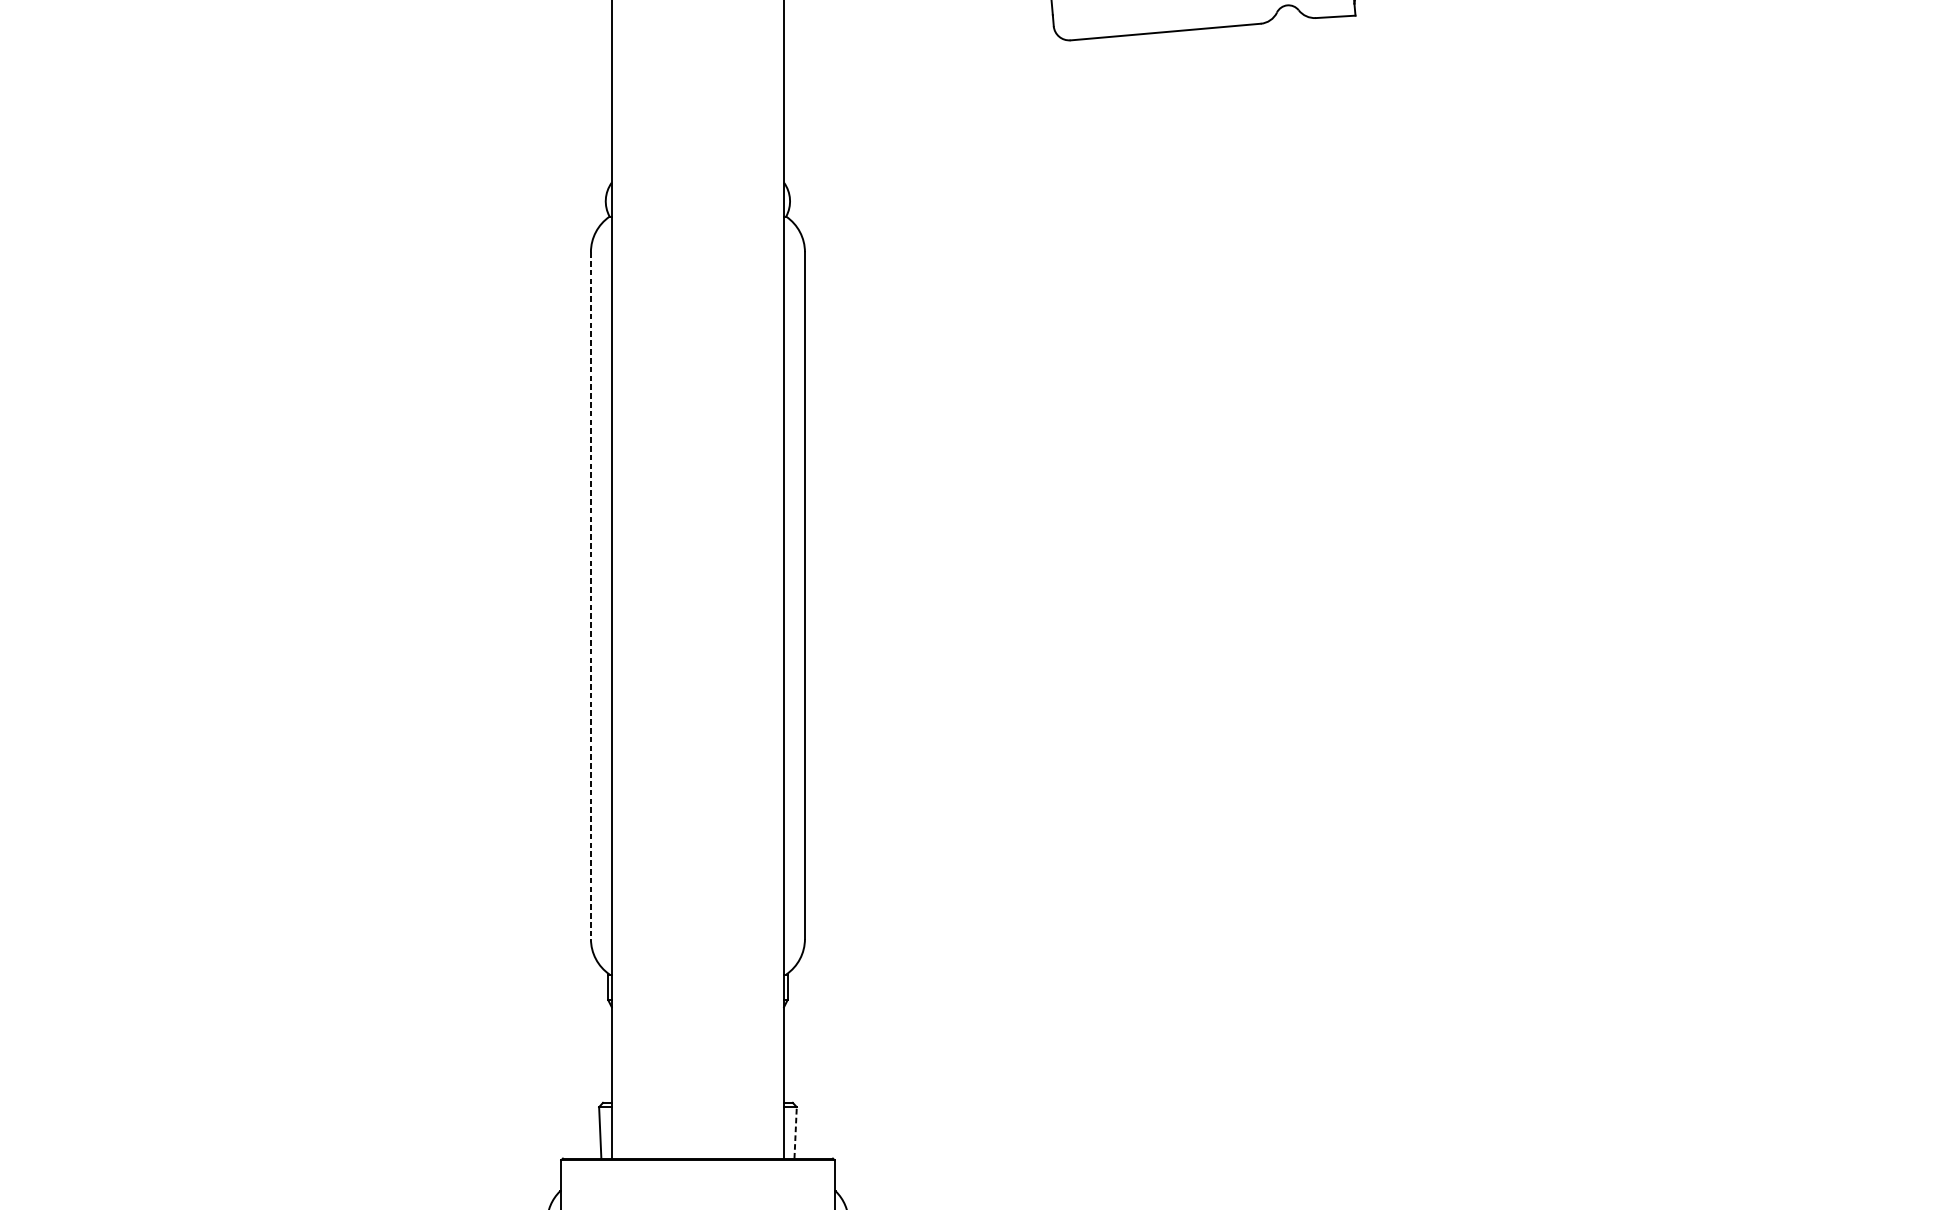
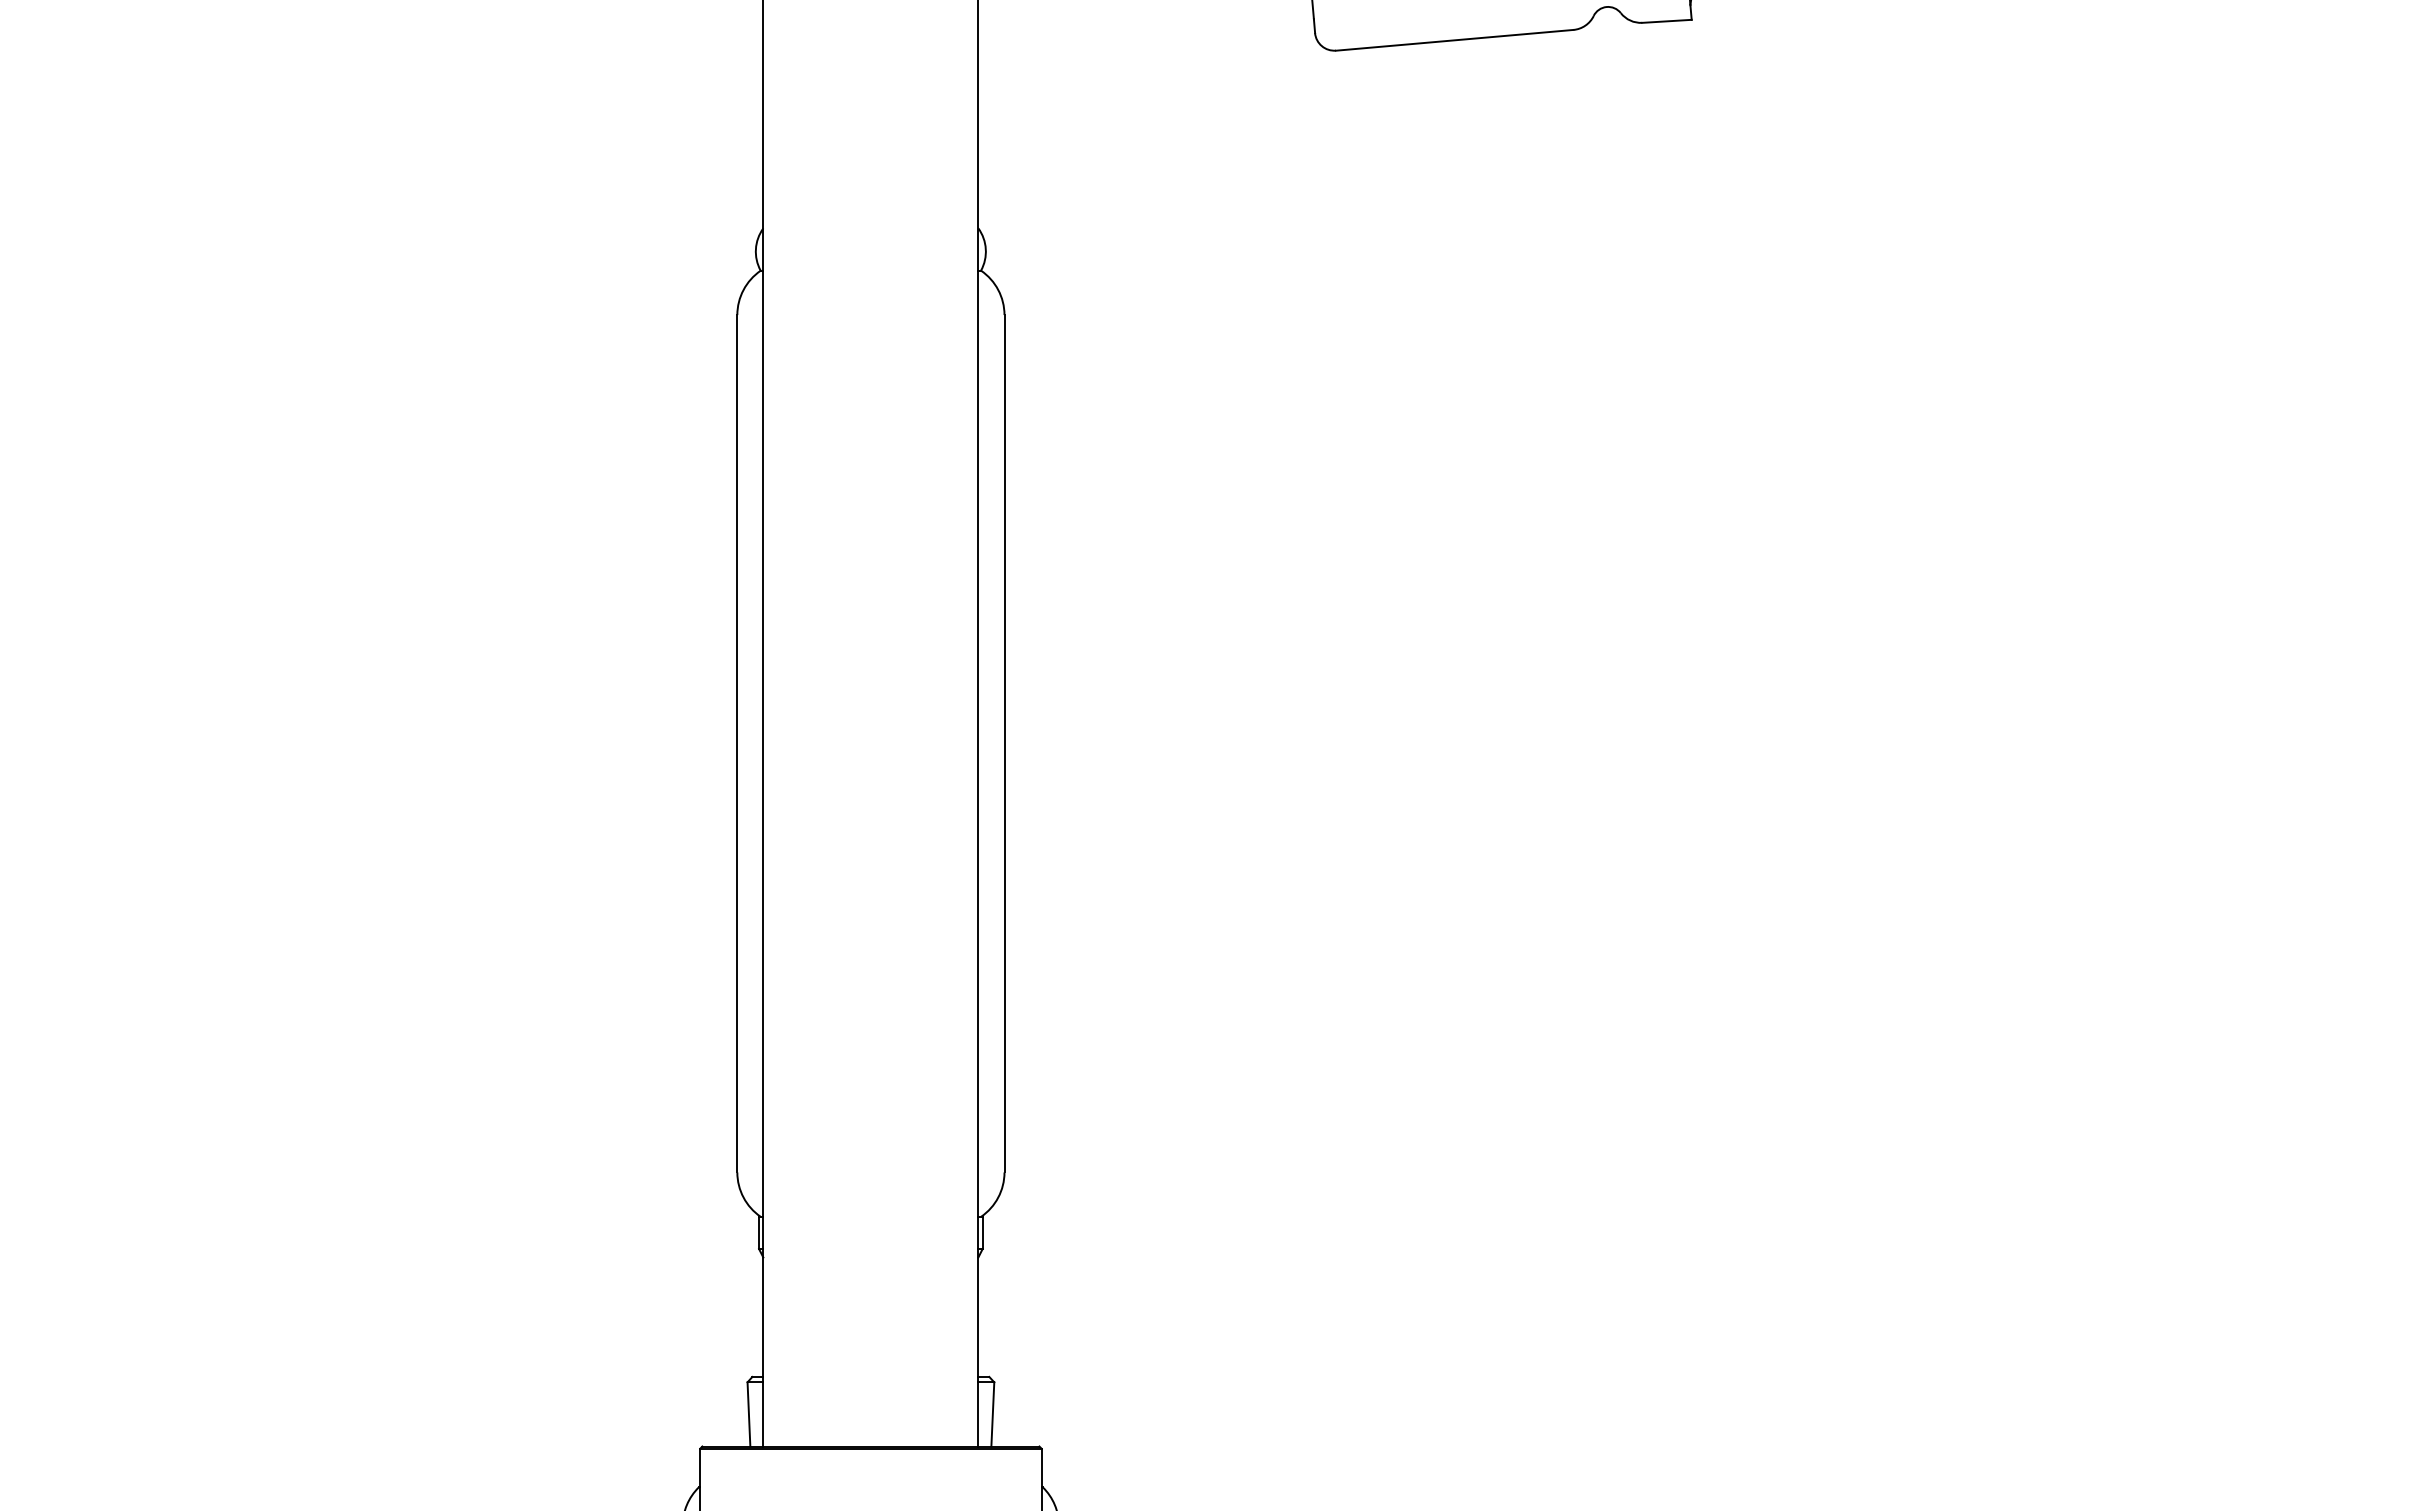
line: (591, 595) -> (737, 743), dashed -> solid
line: (795, 1132) -> (992, 1413), dashed -> solid

